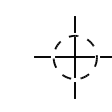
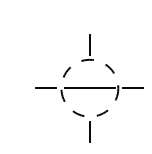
line: (75, 57) -> (89, 88), removed

